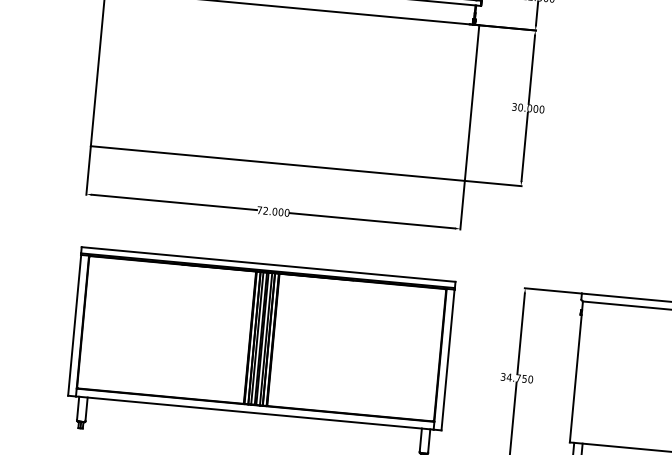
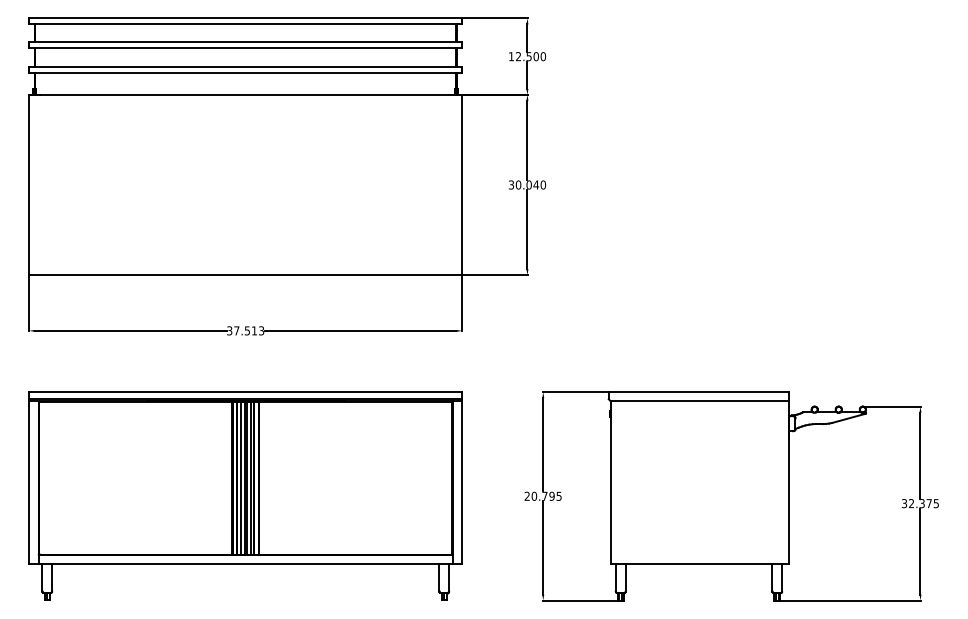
text: (536, 108) -> (536, 184), 30.000 -> 30.040
text: (273, 211) -> (245, 330), 72.000 -> 37.513
text: (516, 377) -> (542, 495), 34.750 -> 20.795

